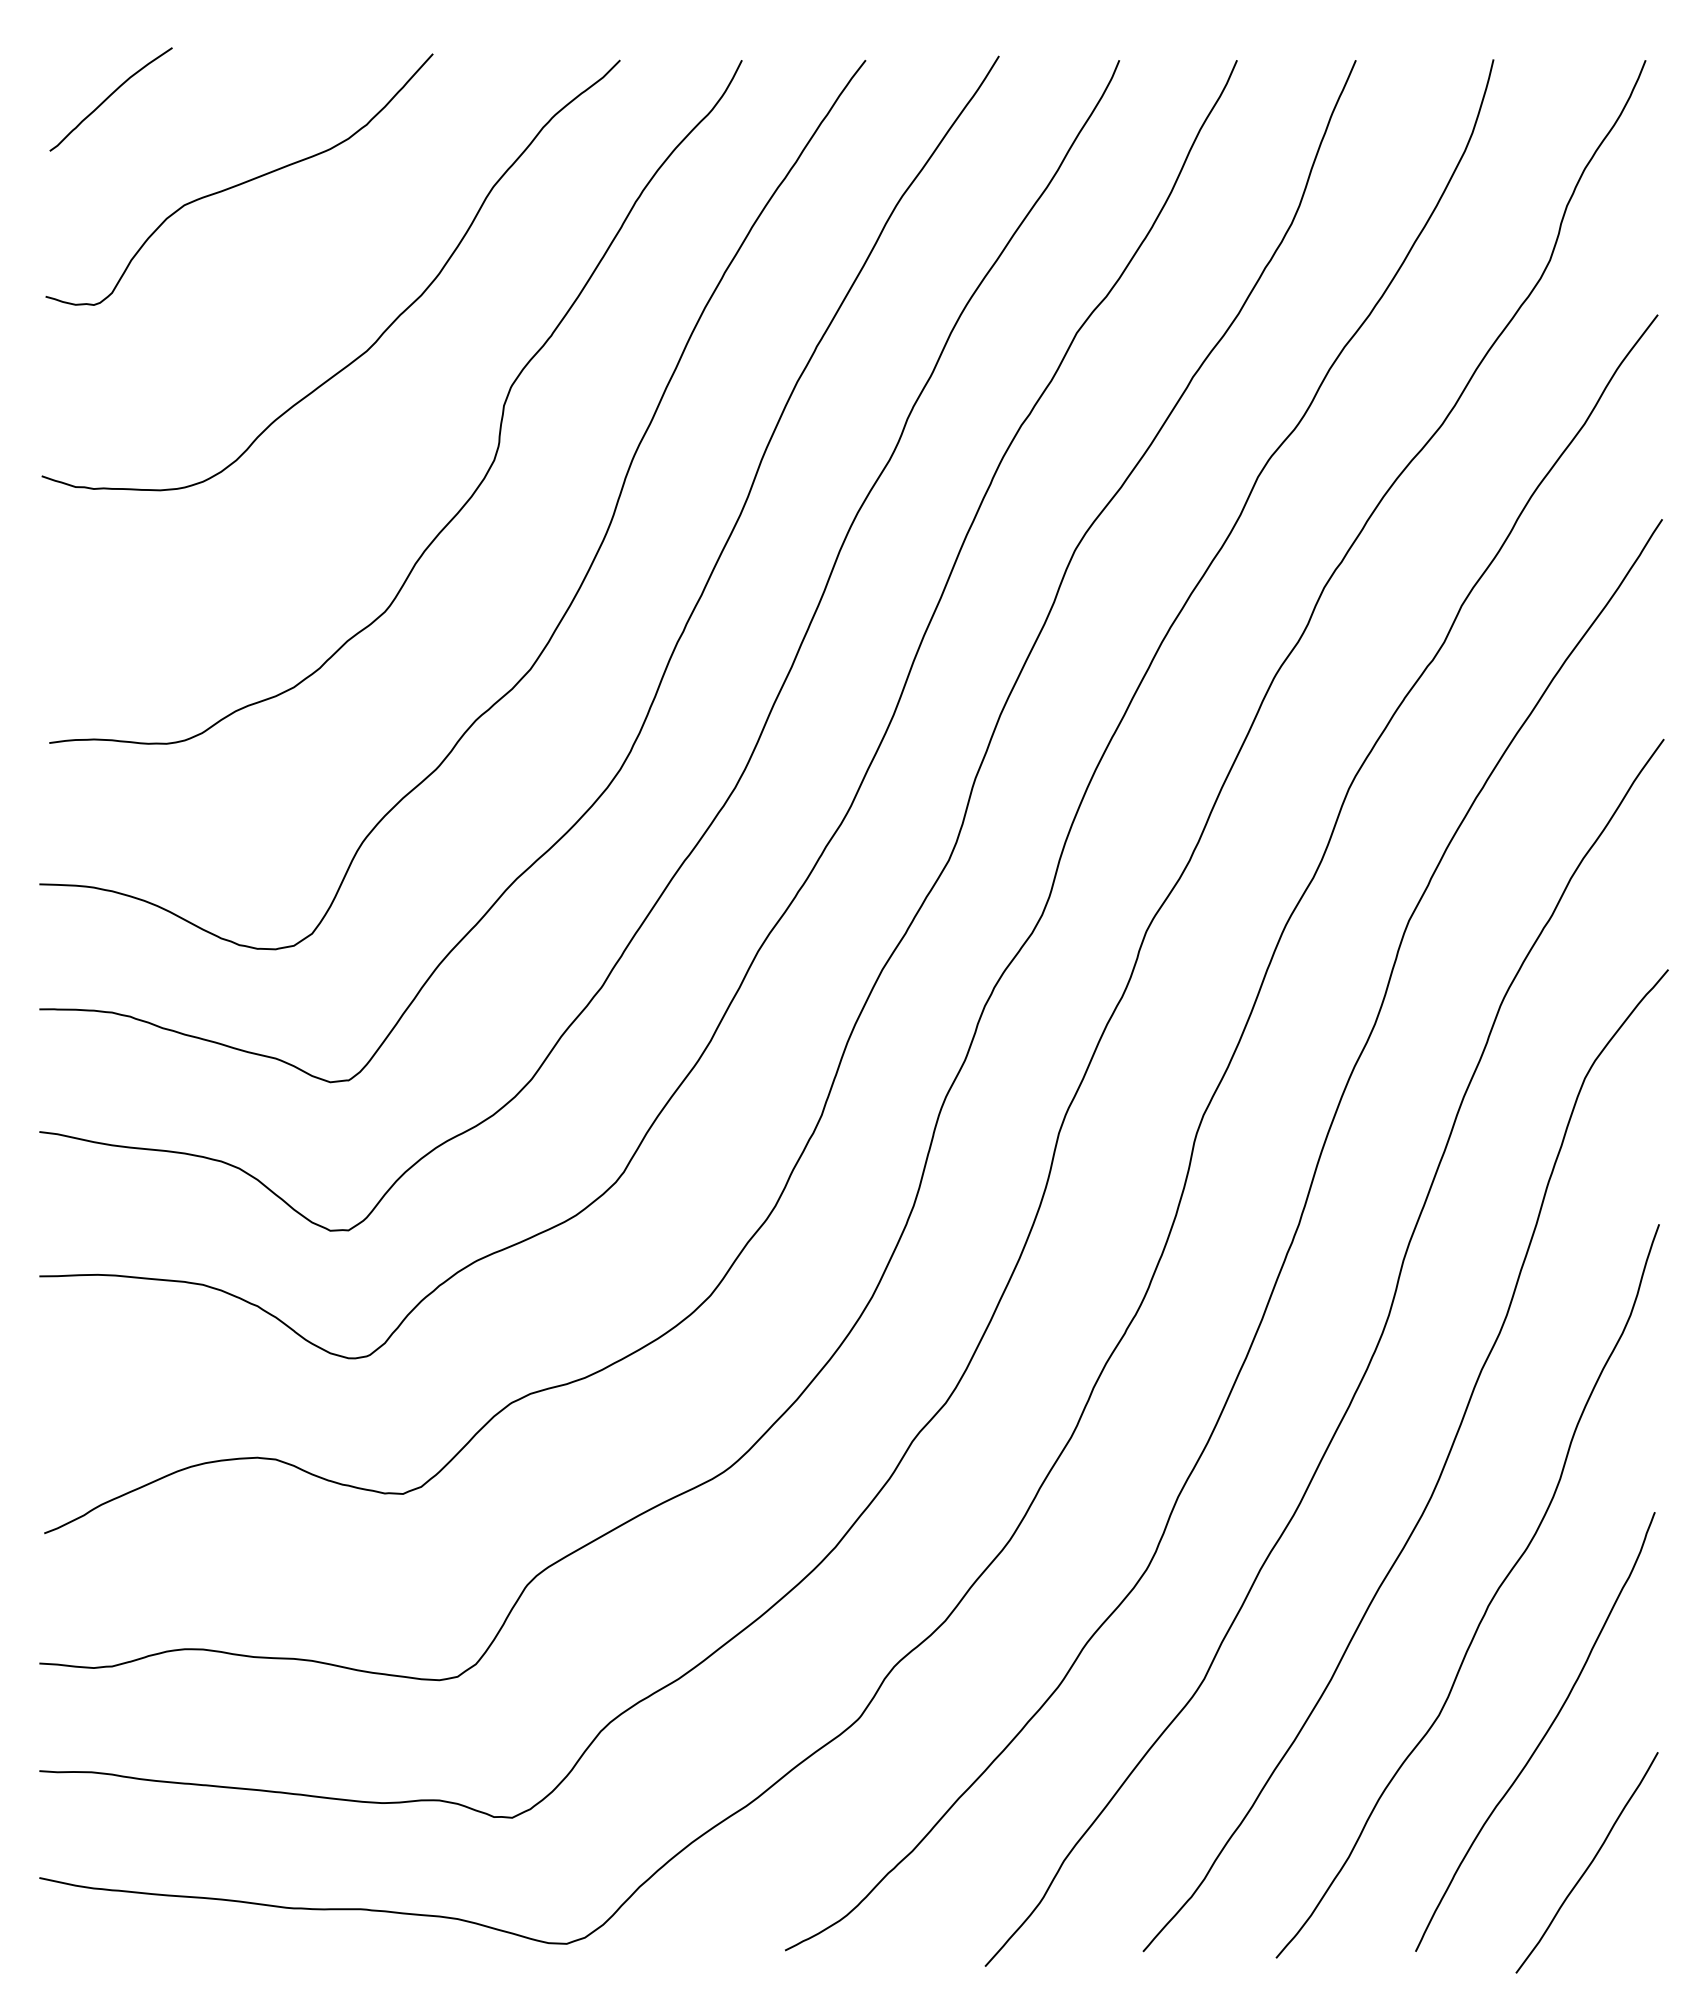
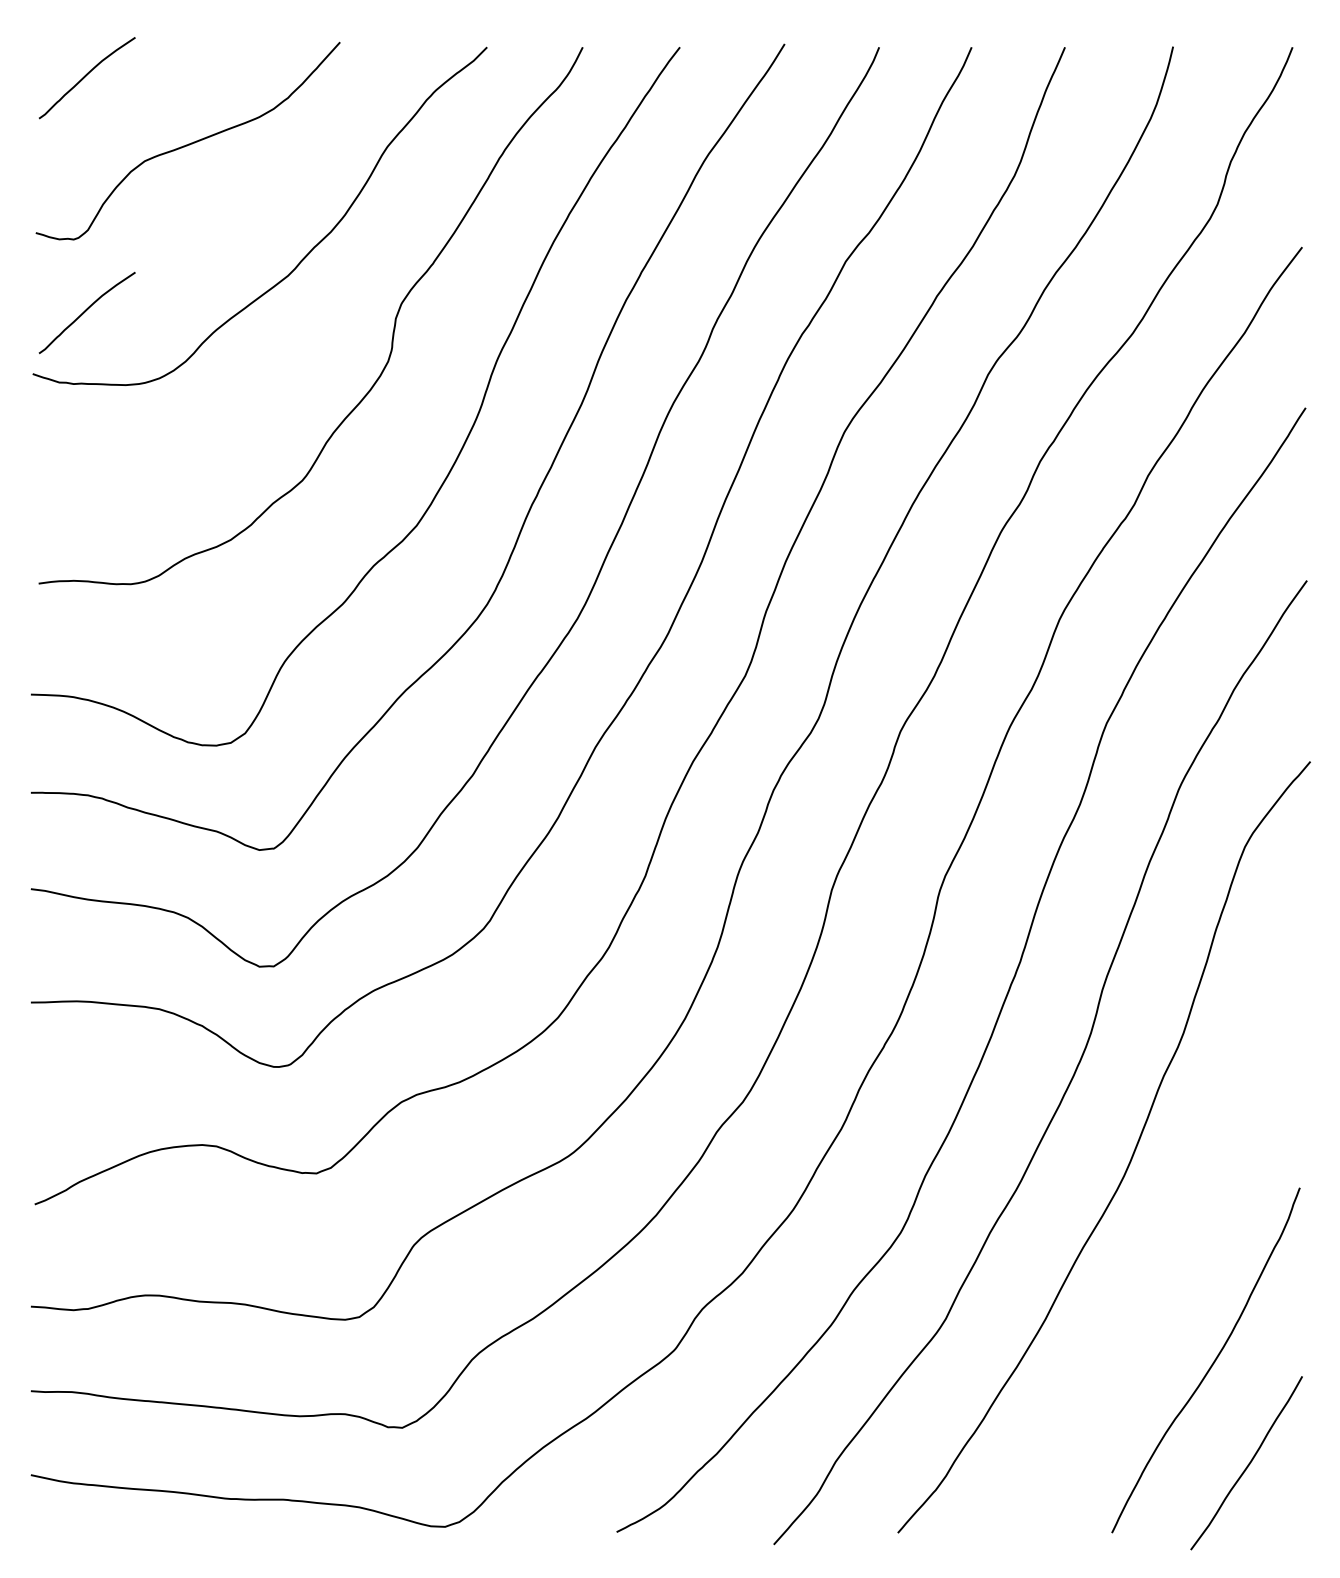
curve: (109, 396) -> (85, 311), added
curve: (1488, 1603) -> (1169, 1259), removed

